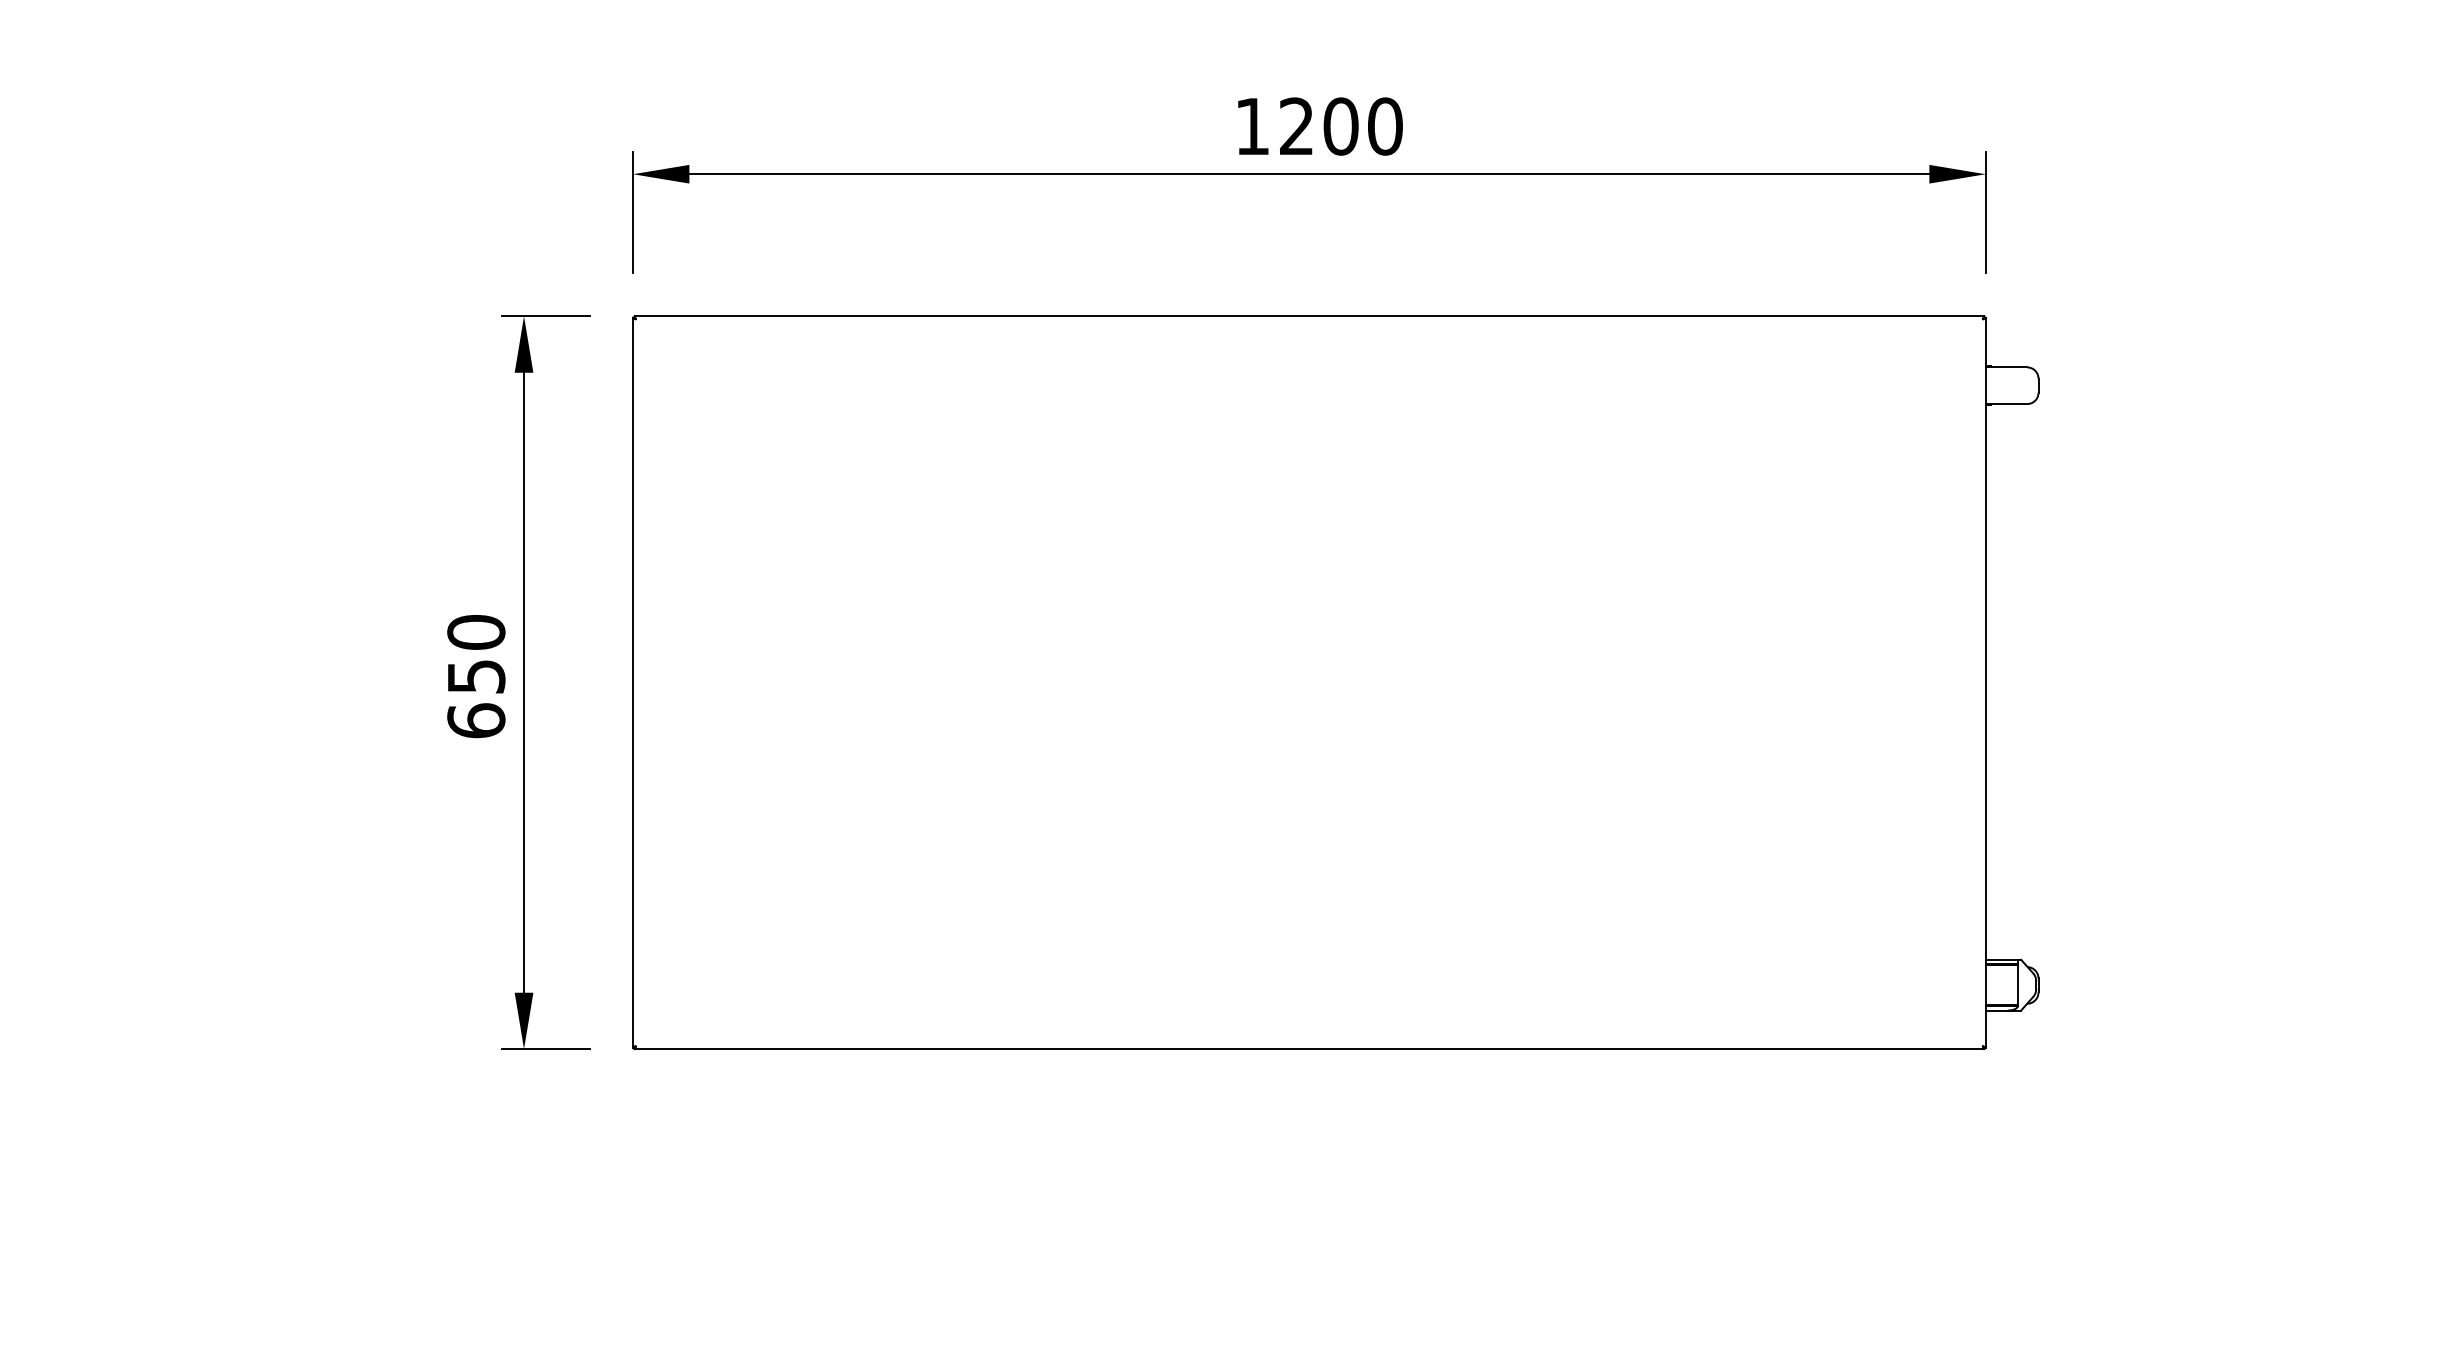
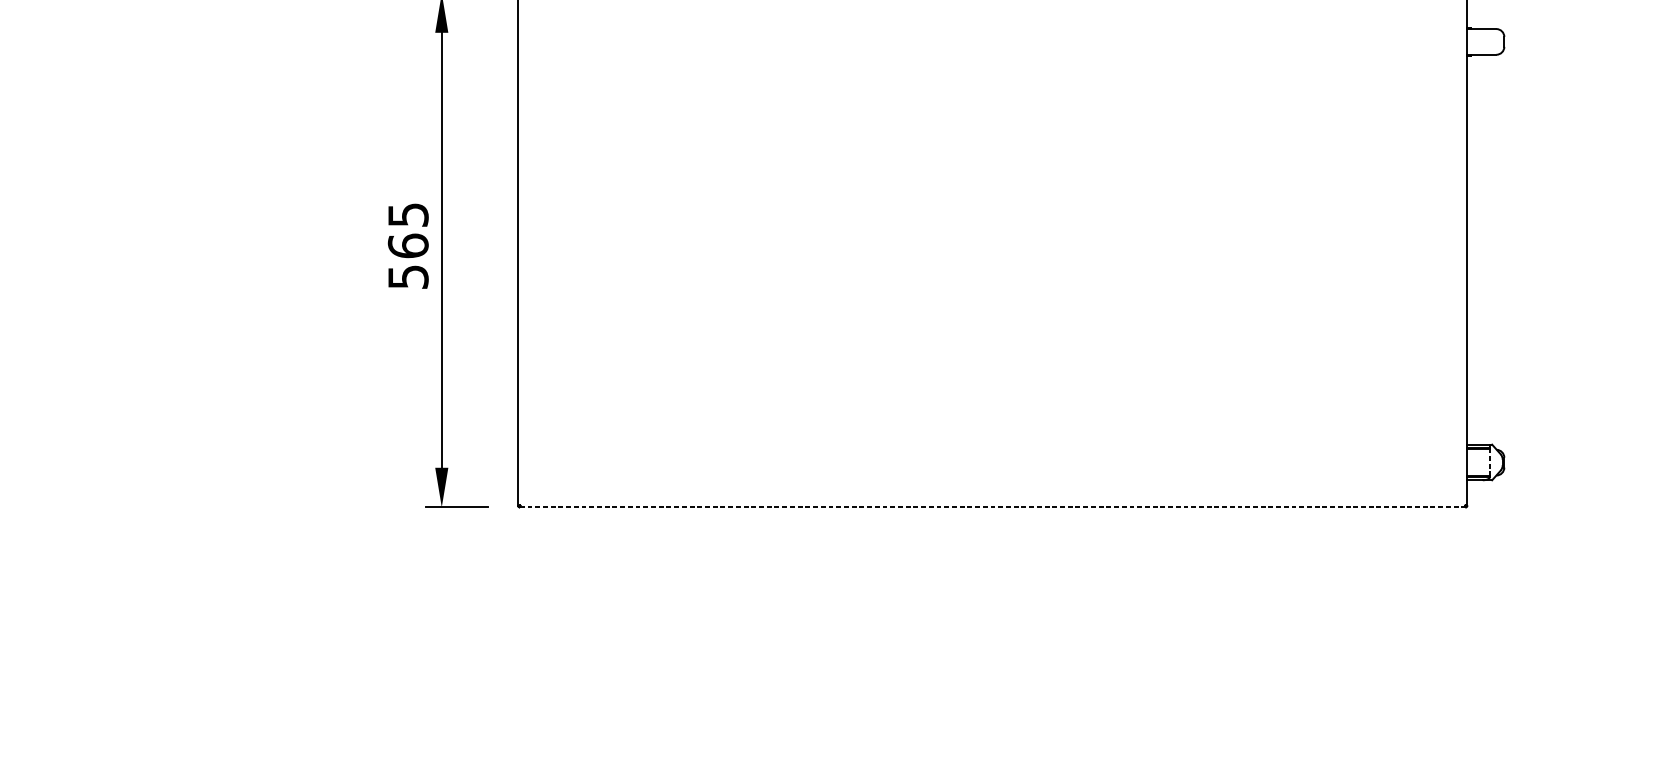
text: (476, 676) -> (408, 245), 650 -> 565
line: (2018, 985) -> (1490, 462), solid -> dashed
line: (1309, 1049) -> (992, 507), solid -> dashed

